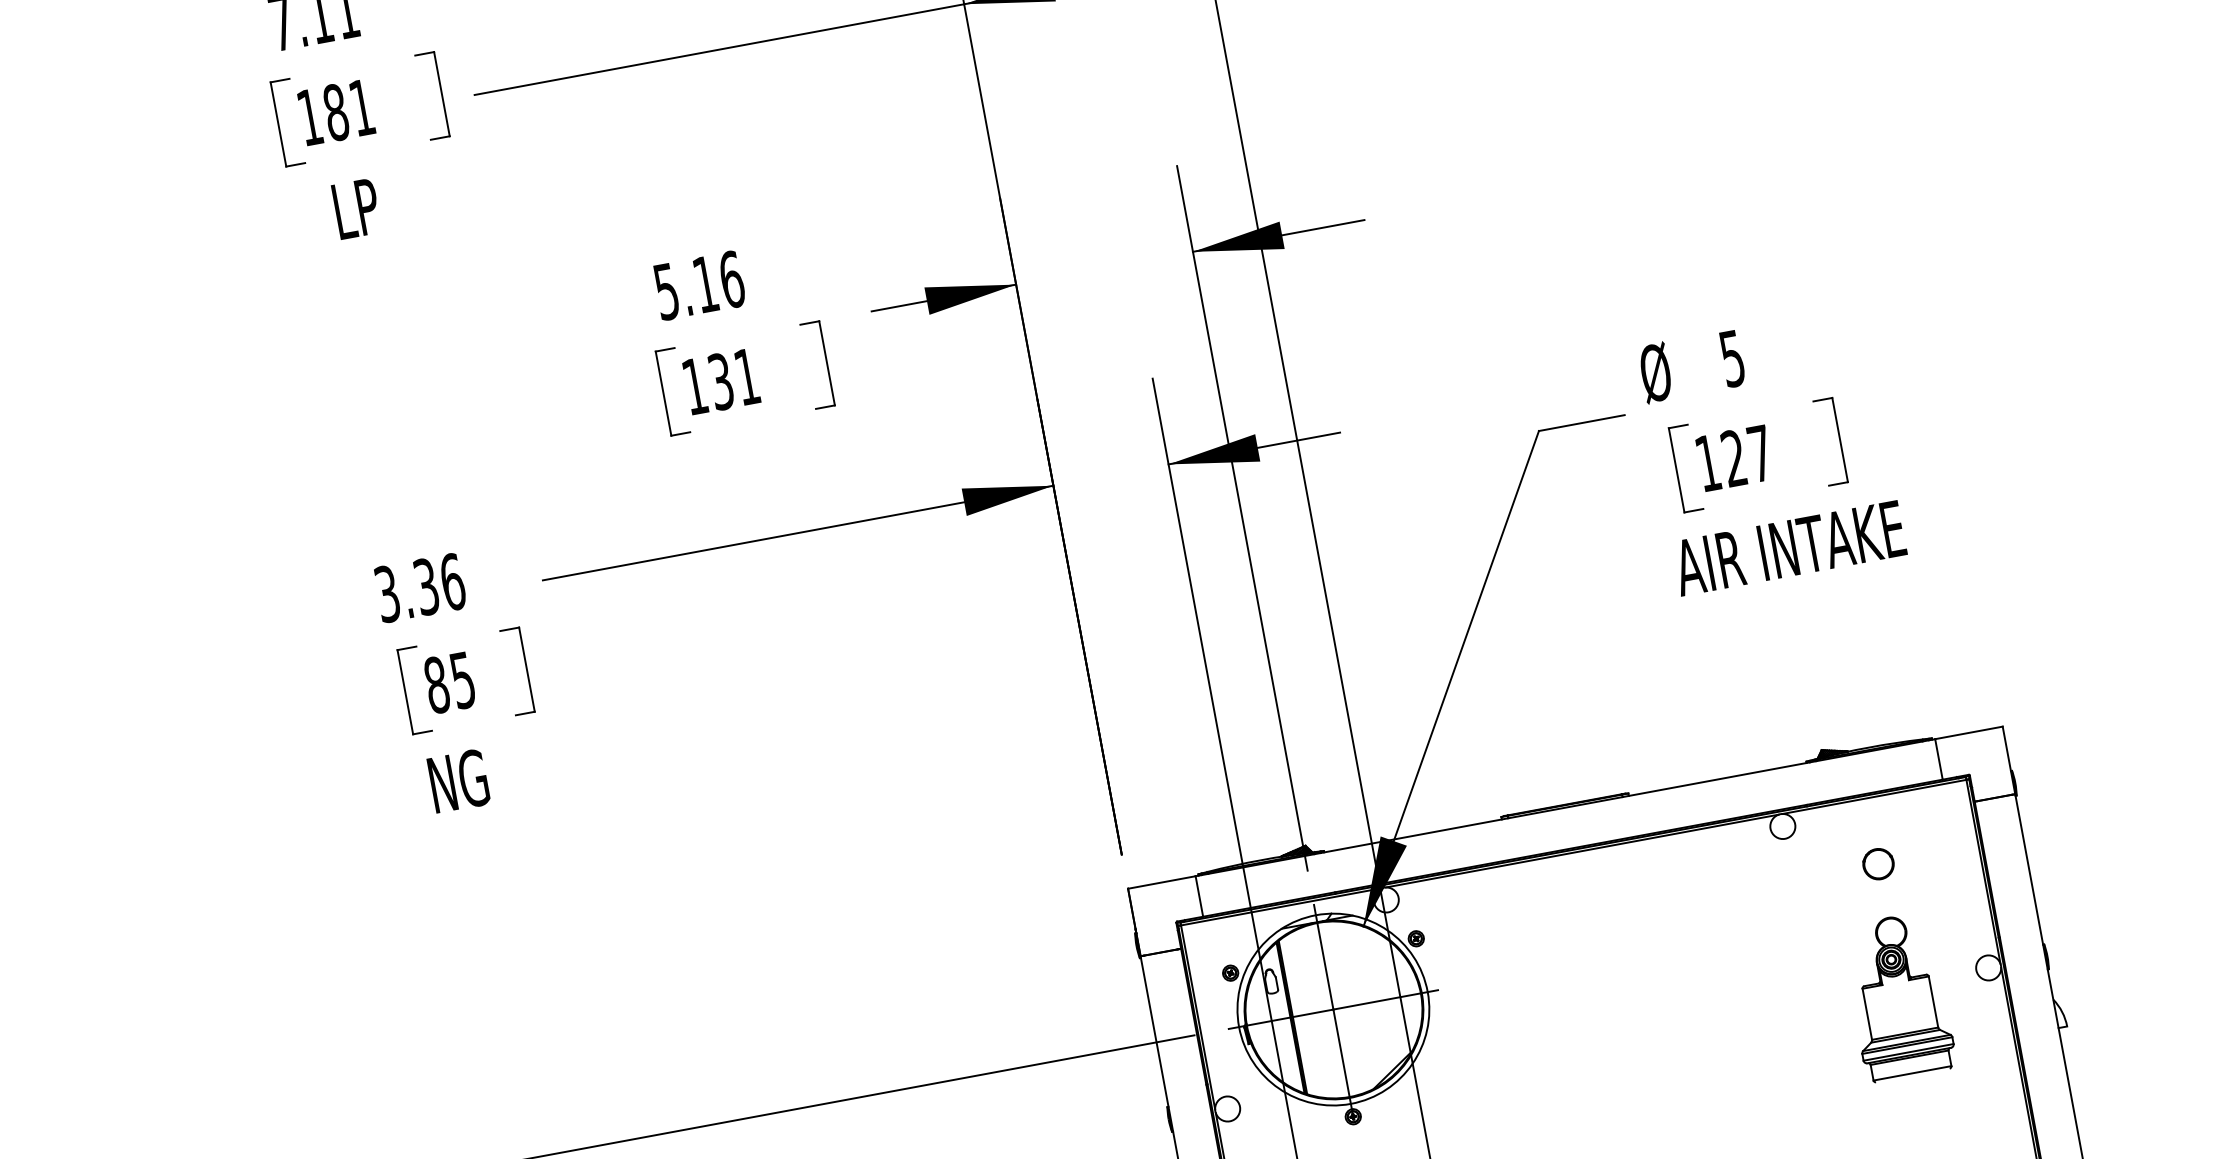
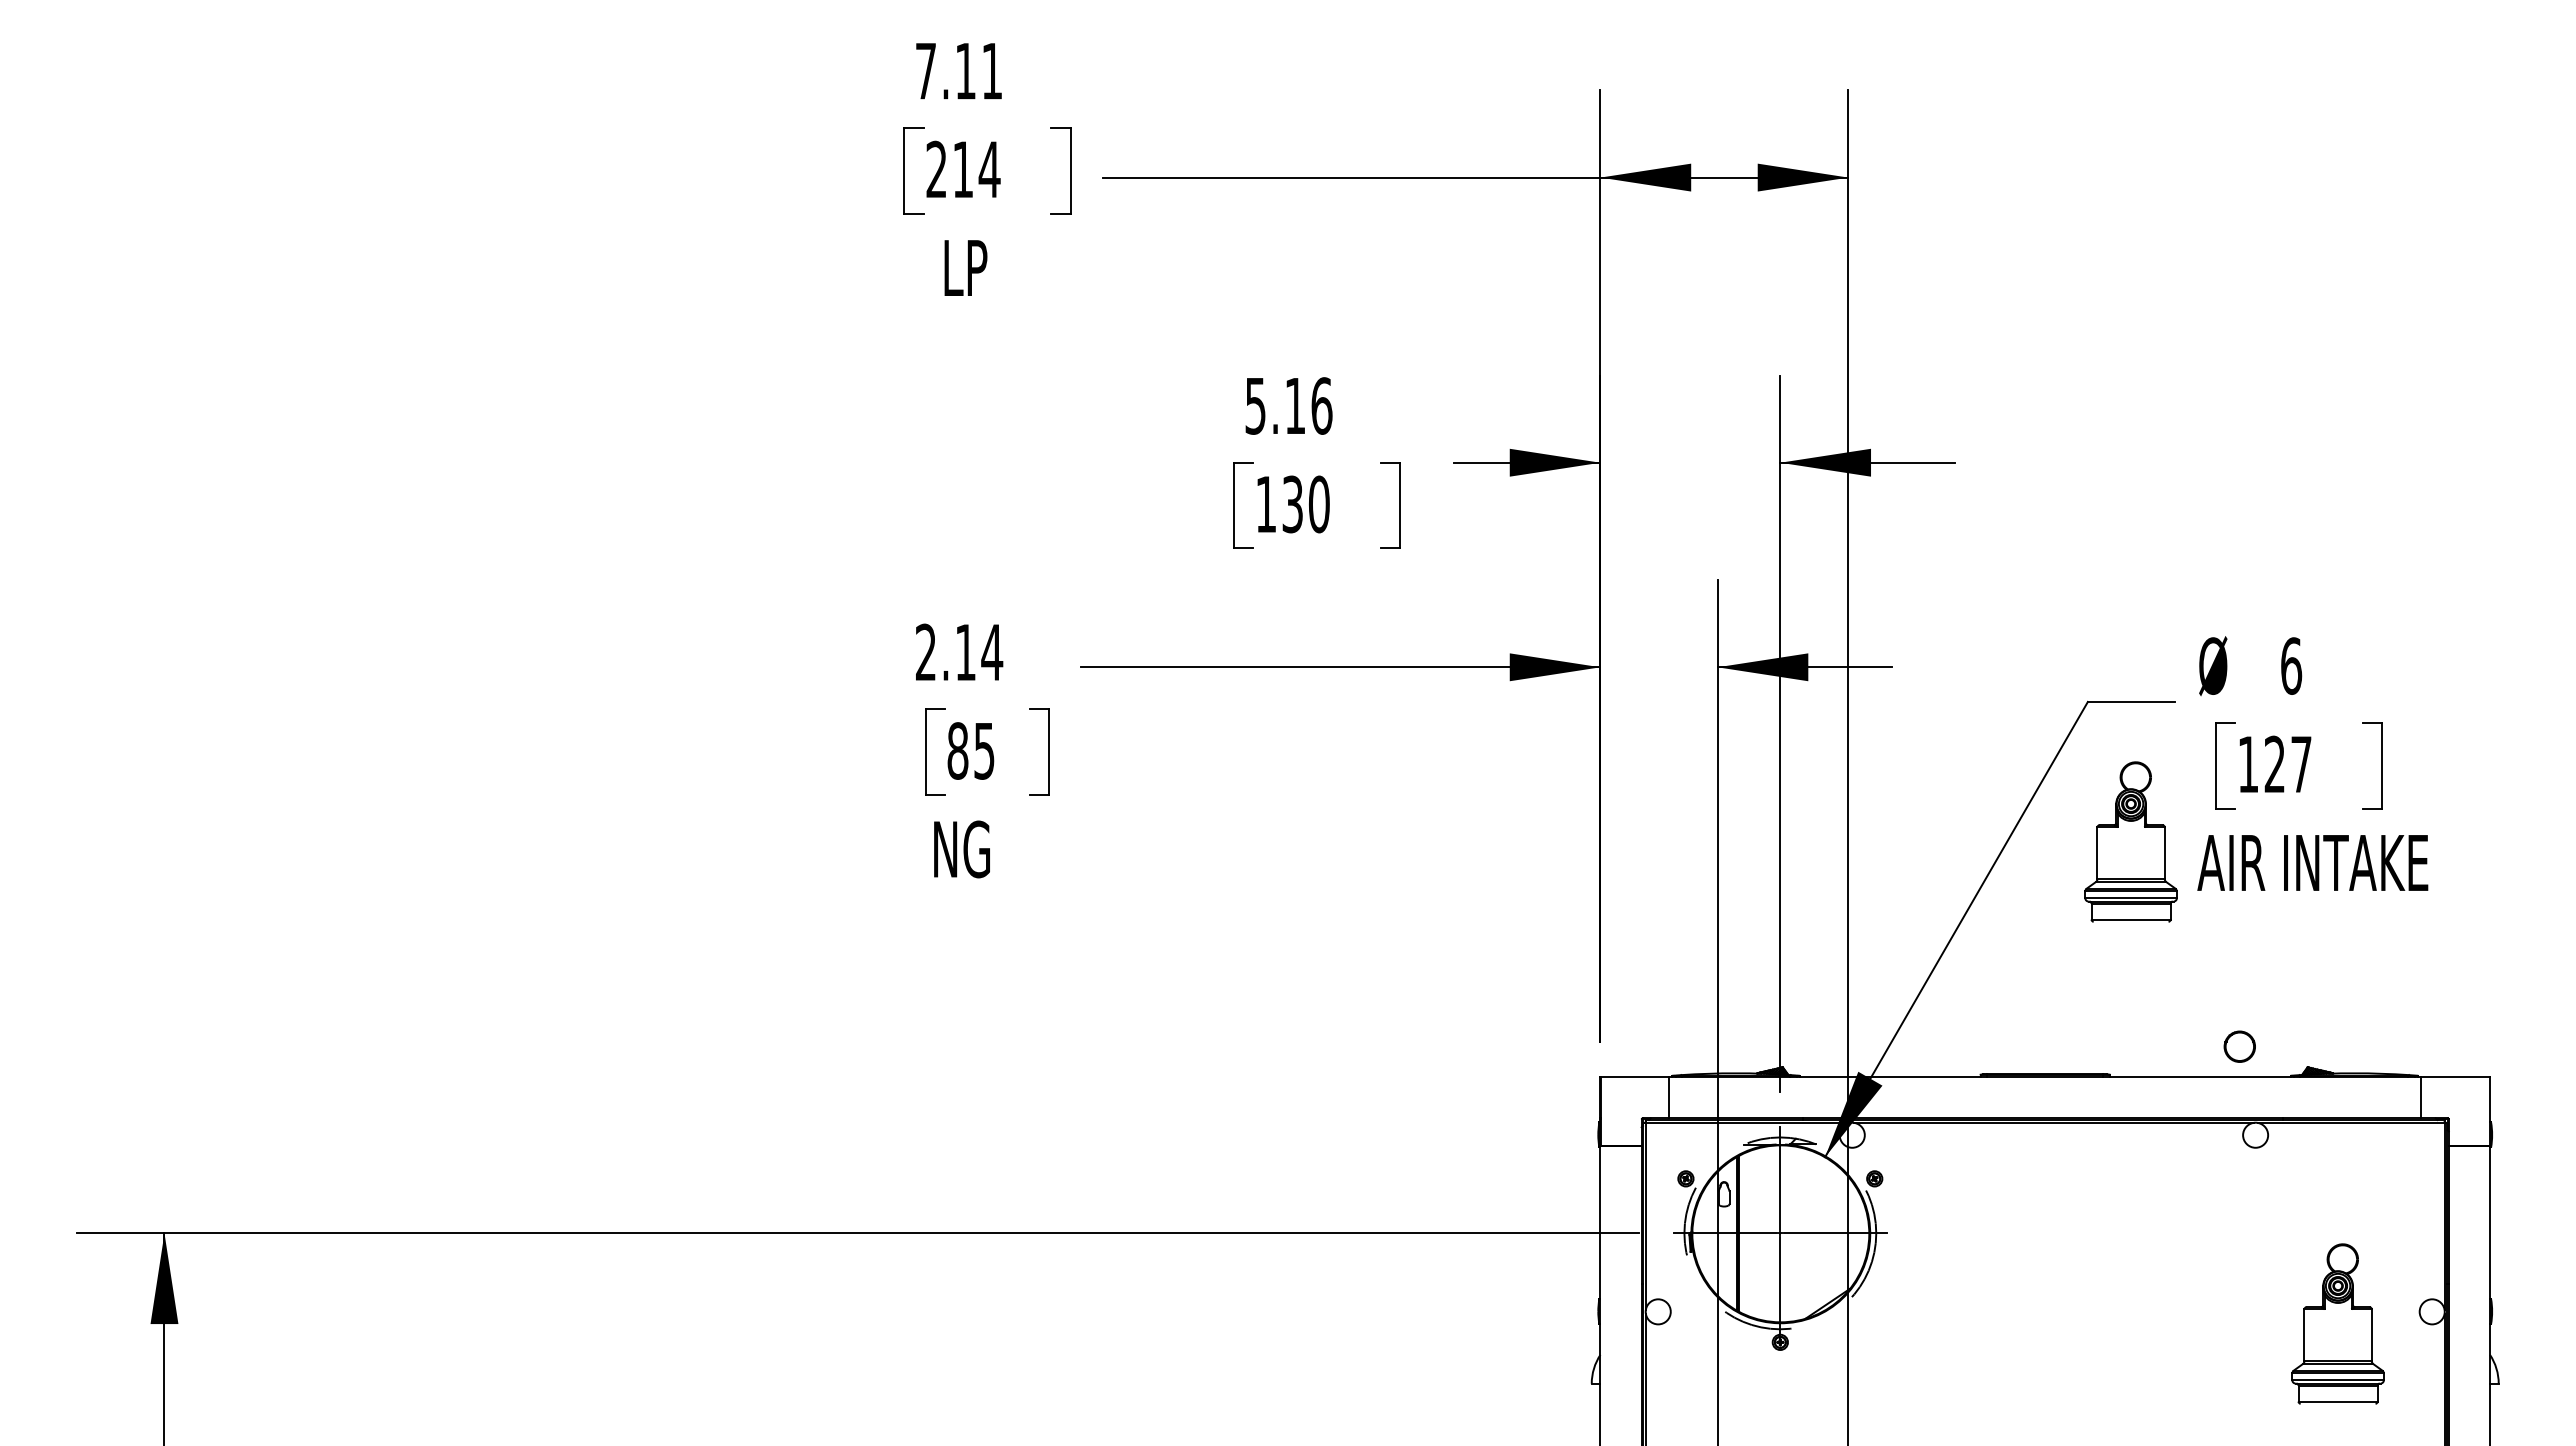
text: (336, 112) -> (963, 169), 181 -> 214
text: (1732, 358) -> (2291, 665), 5 -> 6
text: (746, 377) -> (1318, 504), 131 -> 130
part: (1606, 560) -> (2130, 841), added
text: (420, 588) -> (959, 652), 3.36 -> 2.14
circle: (1878, 863) -> (2239, 1046), moved
circle: (1333, 1009) -> (1780, 1233), solid -> dashed

